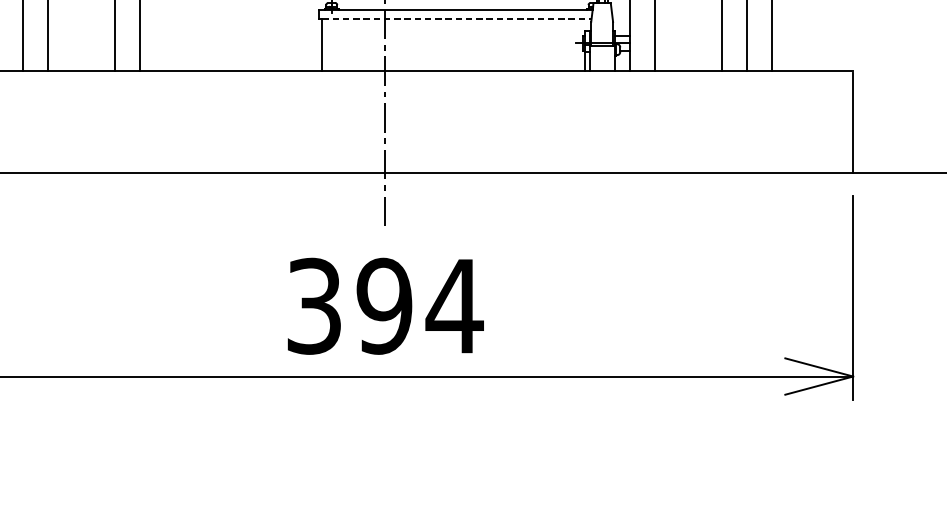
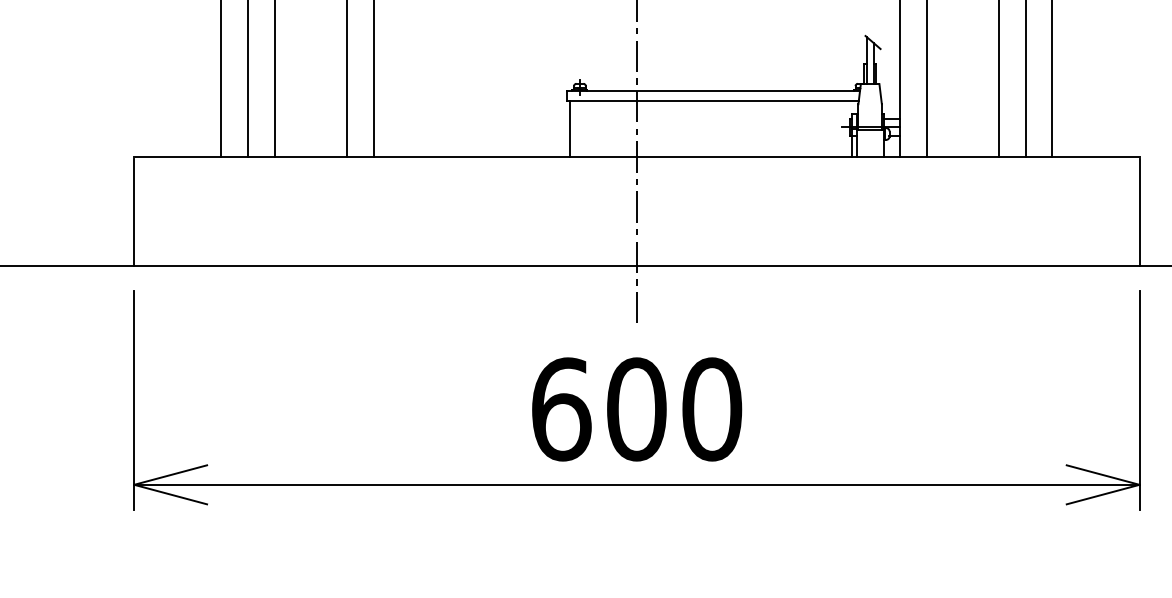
line: (457, 19) -> (714, 101), dashed -> solid
text: (385, 306) -> (637, 409), 394 -> 600

